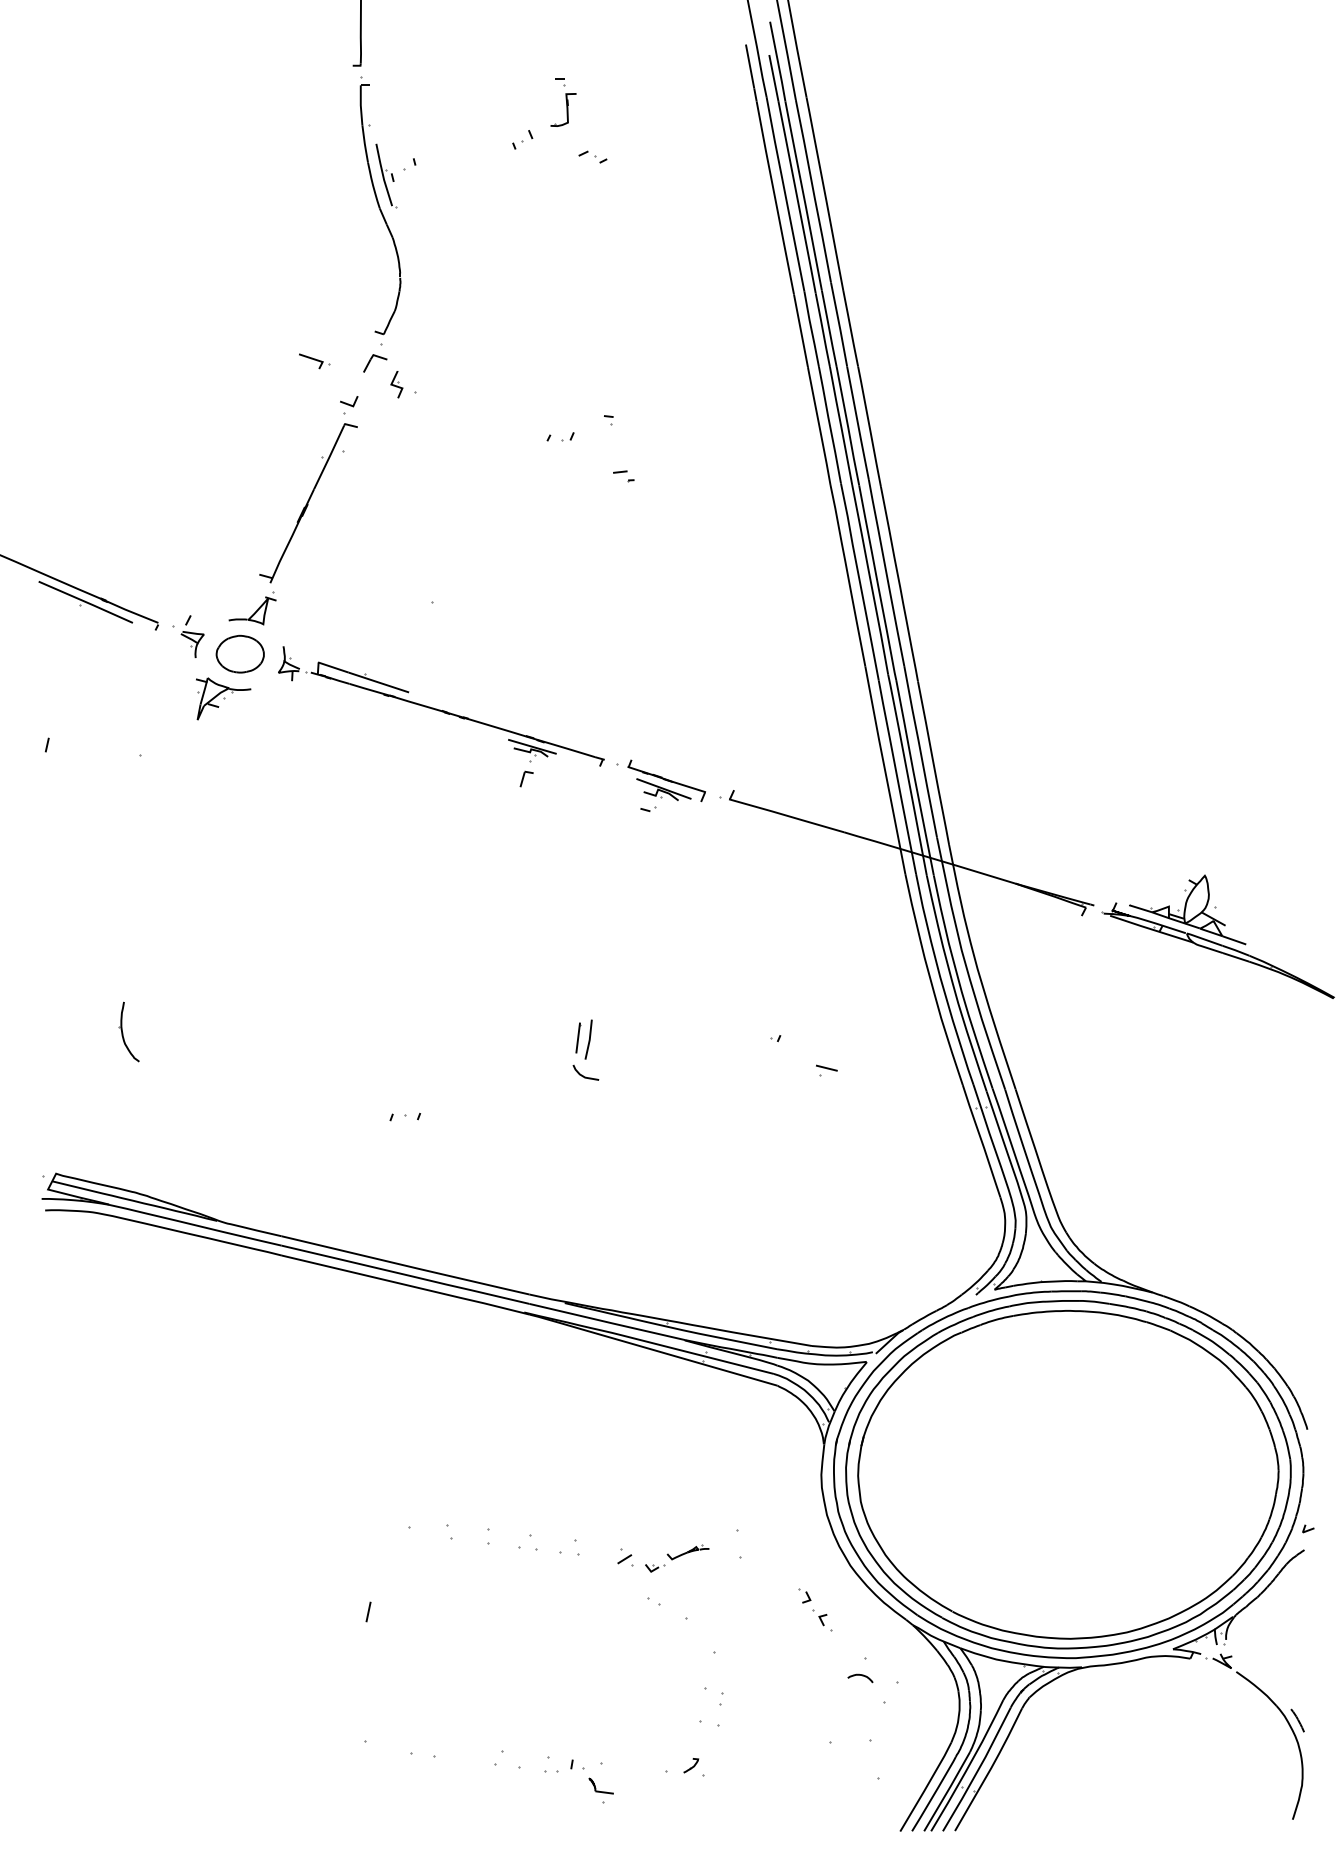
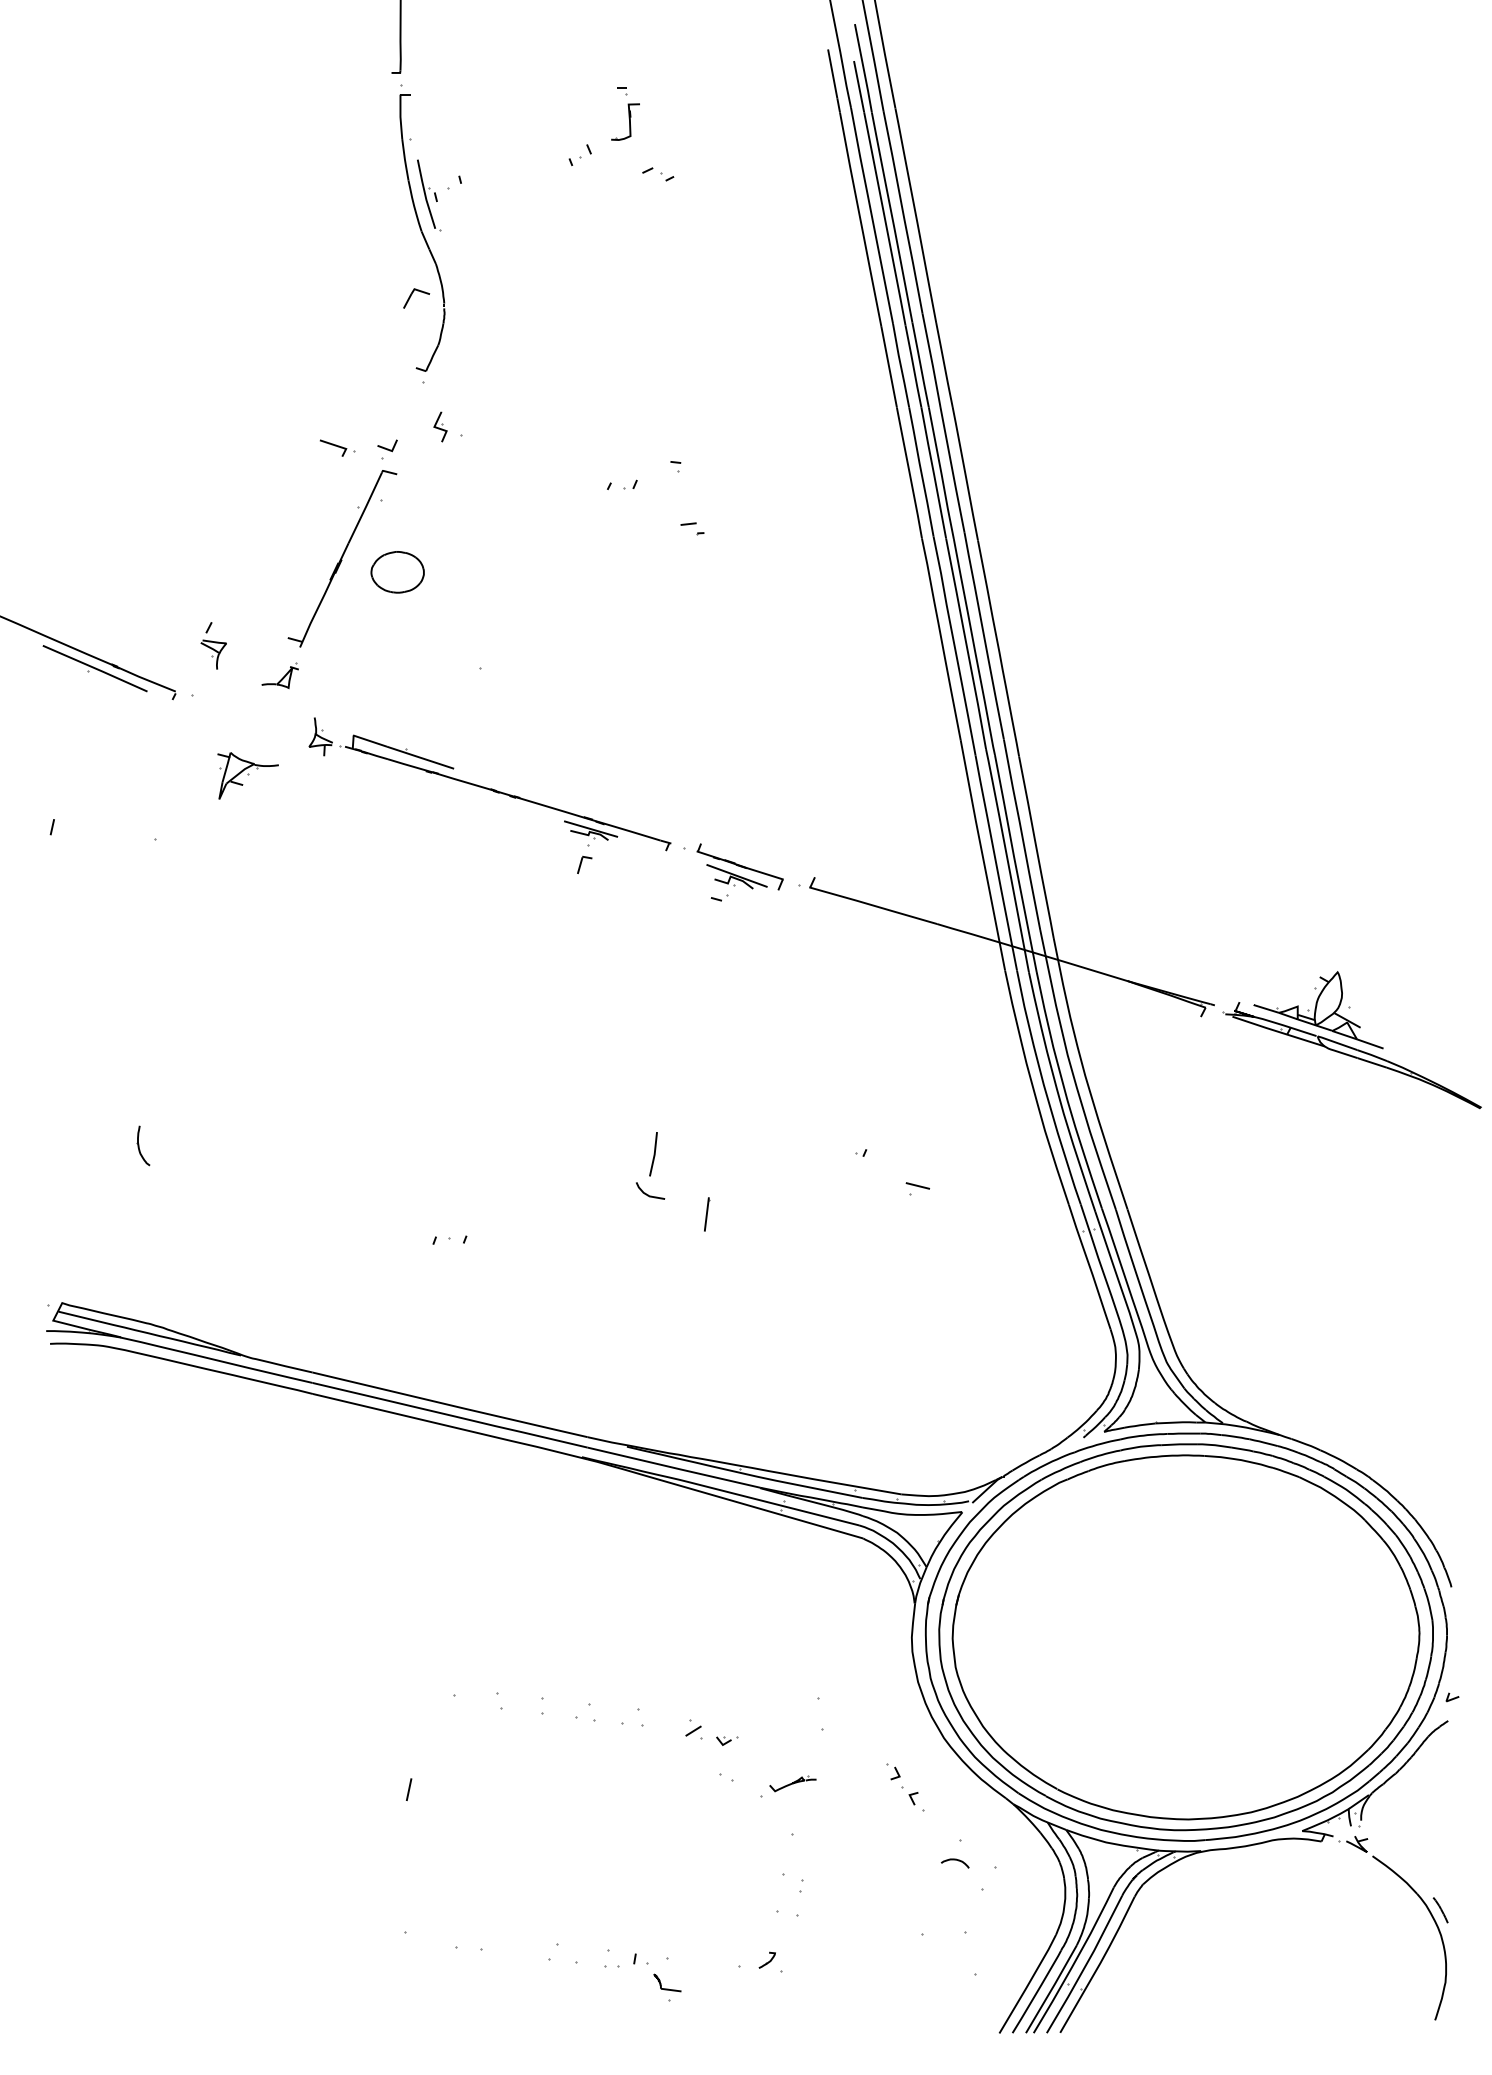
part: (314, 360) -> (337, 447), moved
part: (375, 363) -> (416, 298), moved
part: (251, 608) -> (279, 675), size x0.7
part: (192, 636) -> (213, 645), moved
part: (240, 654) -> (397, 572), moved
part: (128, 1031) -> (142, 1145), size x0.6
line: (578, 1038) -> (707, 1214), moved
part: (687, 1552) -> (792, 1783), moved

